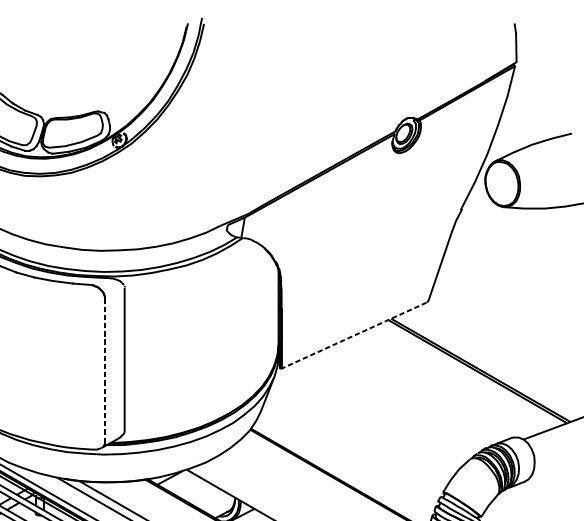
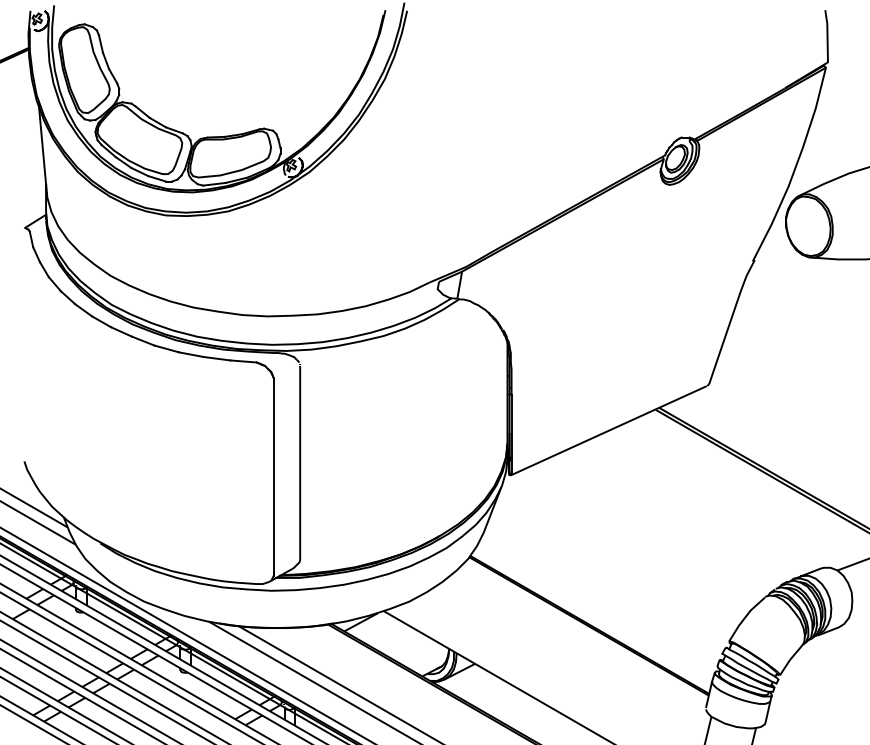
line: (353, 335) -> (608, 430), dashed -> solid
line: (104, 369) -> (273, 476), dashed -> solid

